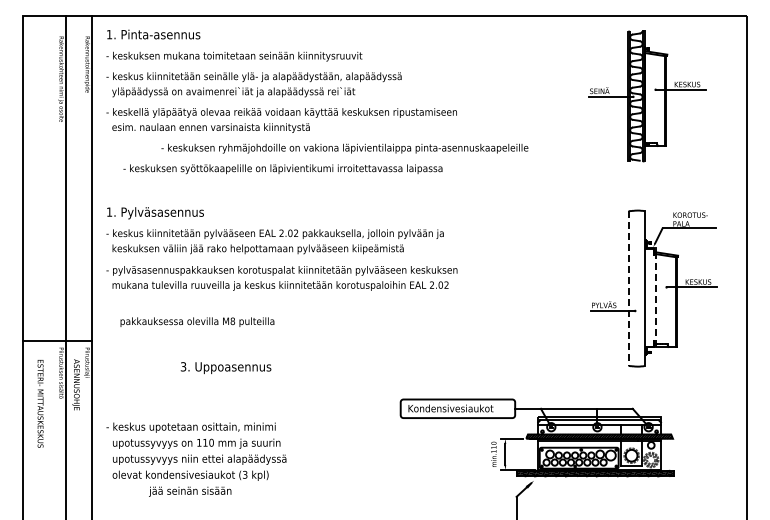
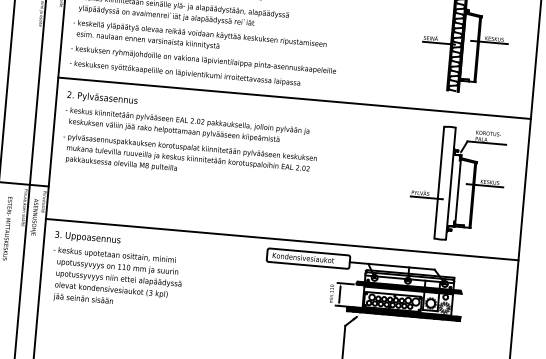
text: (344, 148) -> (203, 60), moved
text: (282, 169) -> (184, 73), moved
line: (419, 189) -> (294, 97), added
text: (108, 211) -> (68, 94), 1. -> 2.
line: (628, 289) -> (439, 183), dashed -> solid
line: (655, 297) -> (458, 190), dashed -> solid
text: (197, 321) -> (121, 163), moved
text: (225, 367) -> (87, 237), moved
line: (419, 385) -> (282, 239), added
text: (190, 491) -> (83, 299), moved

